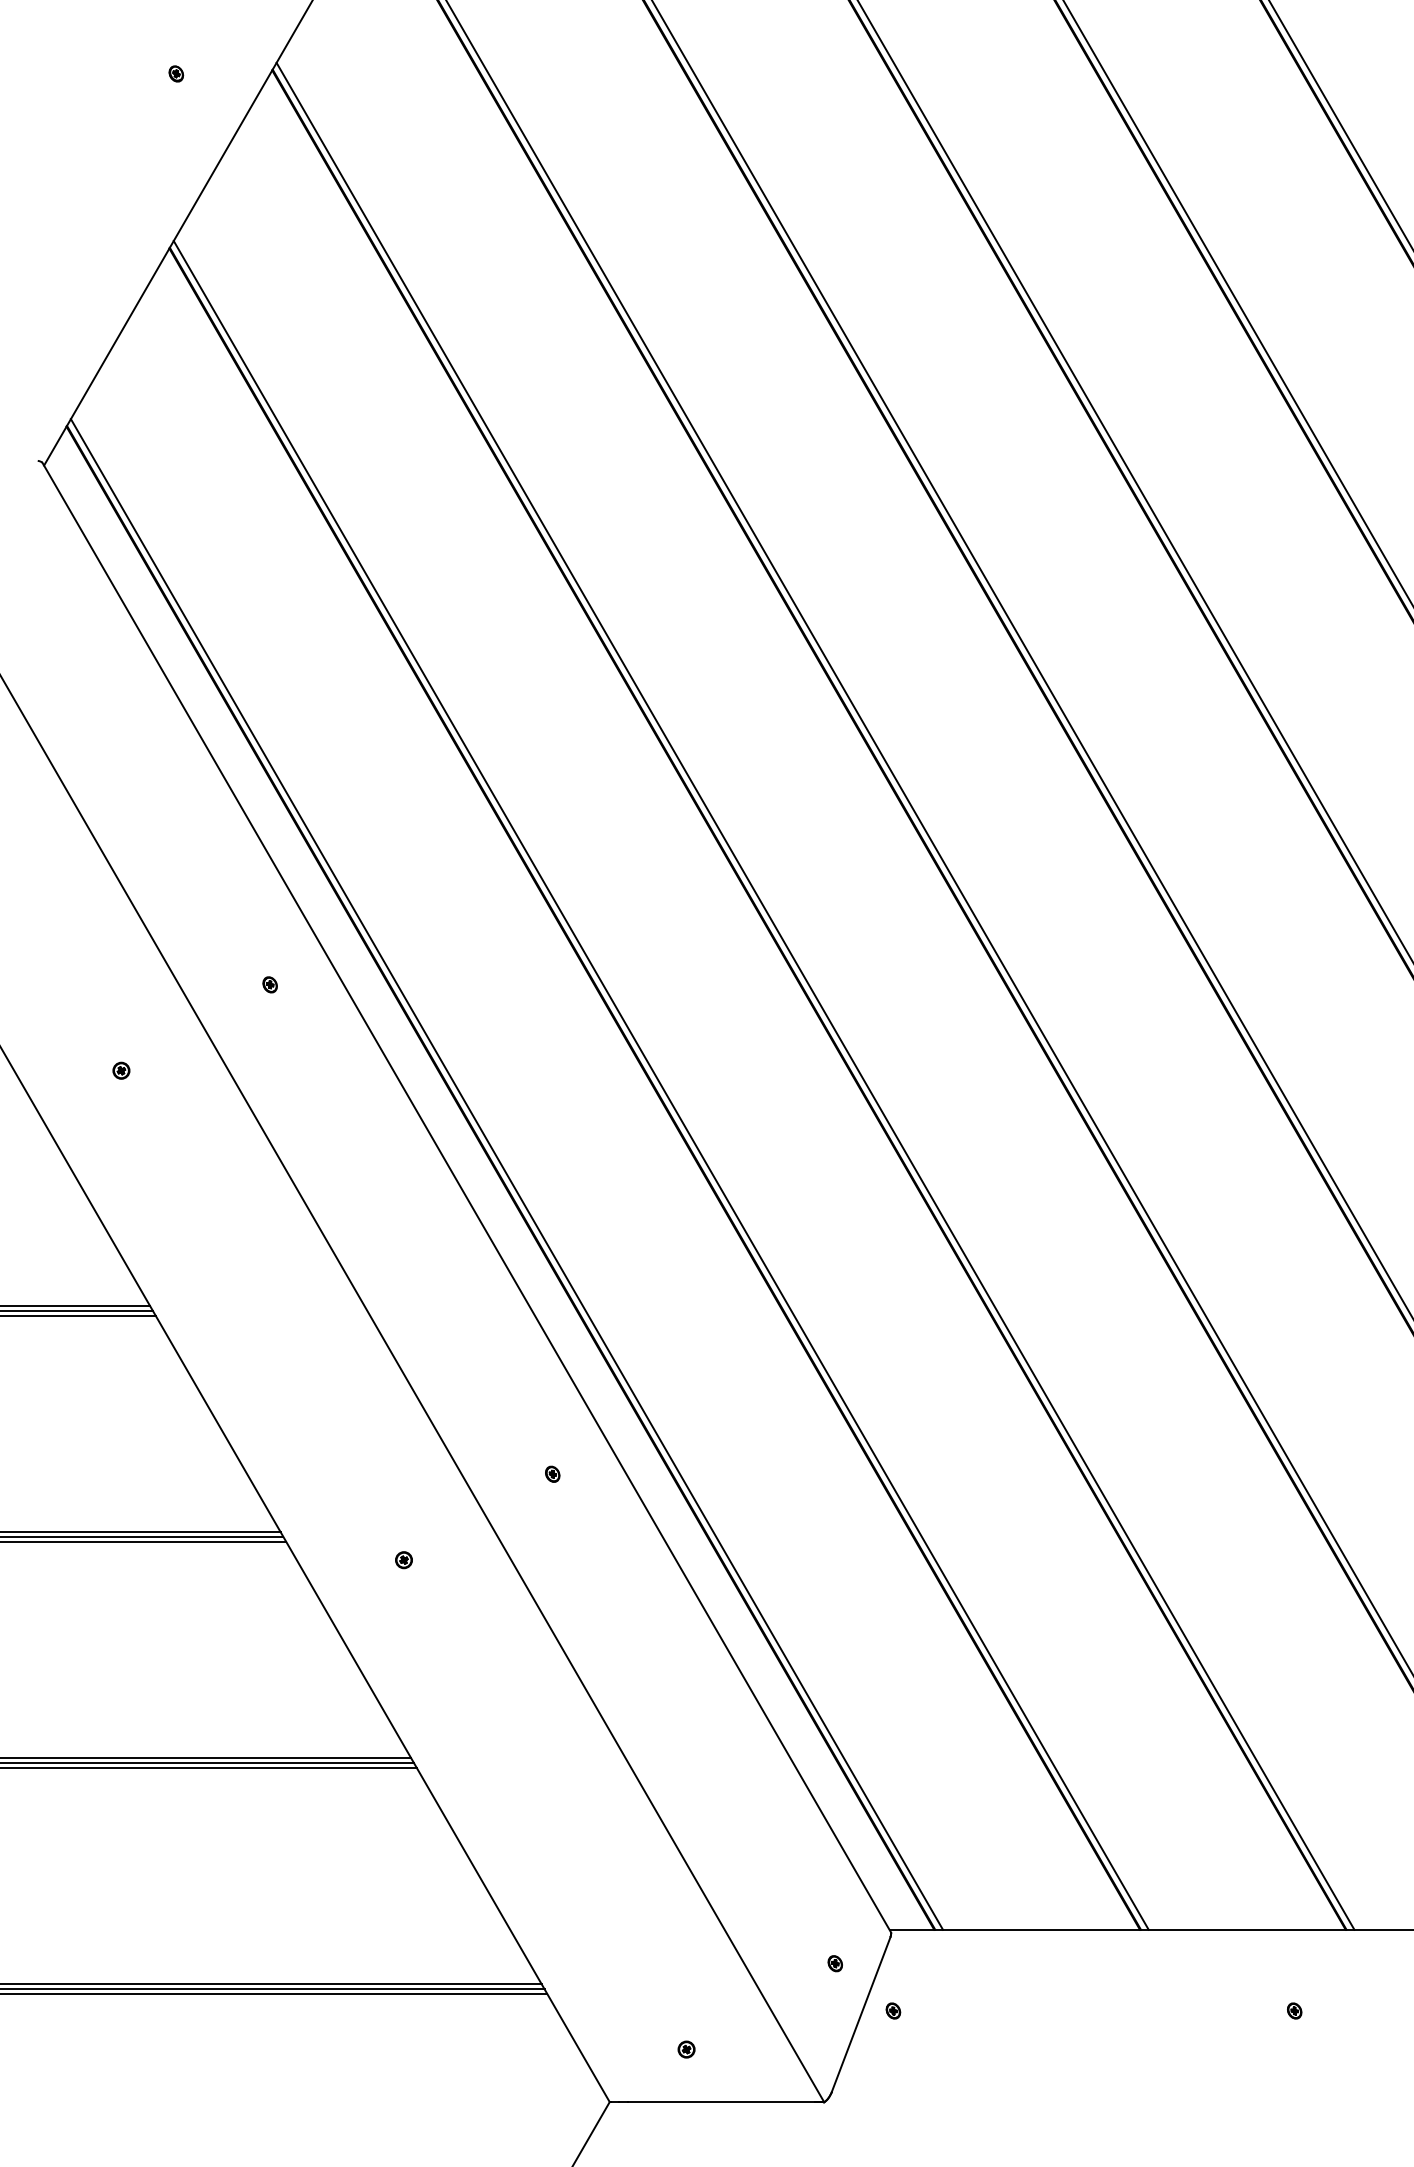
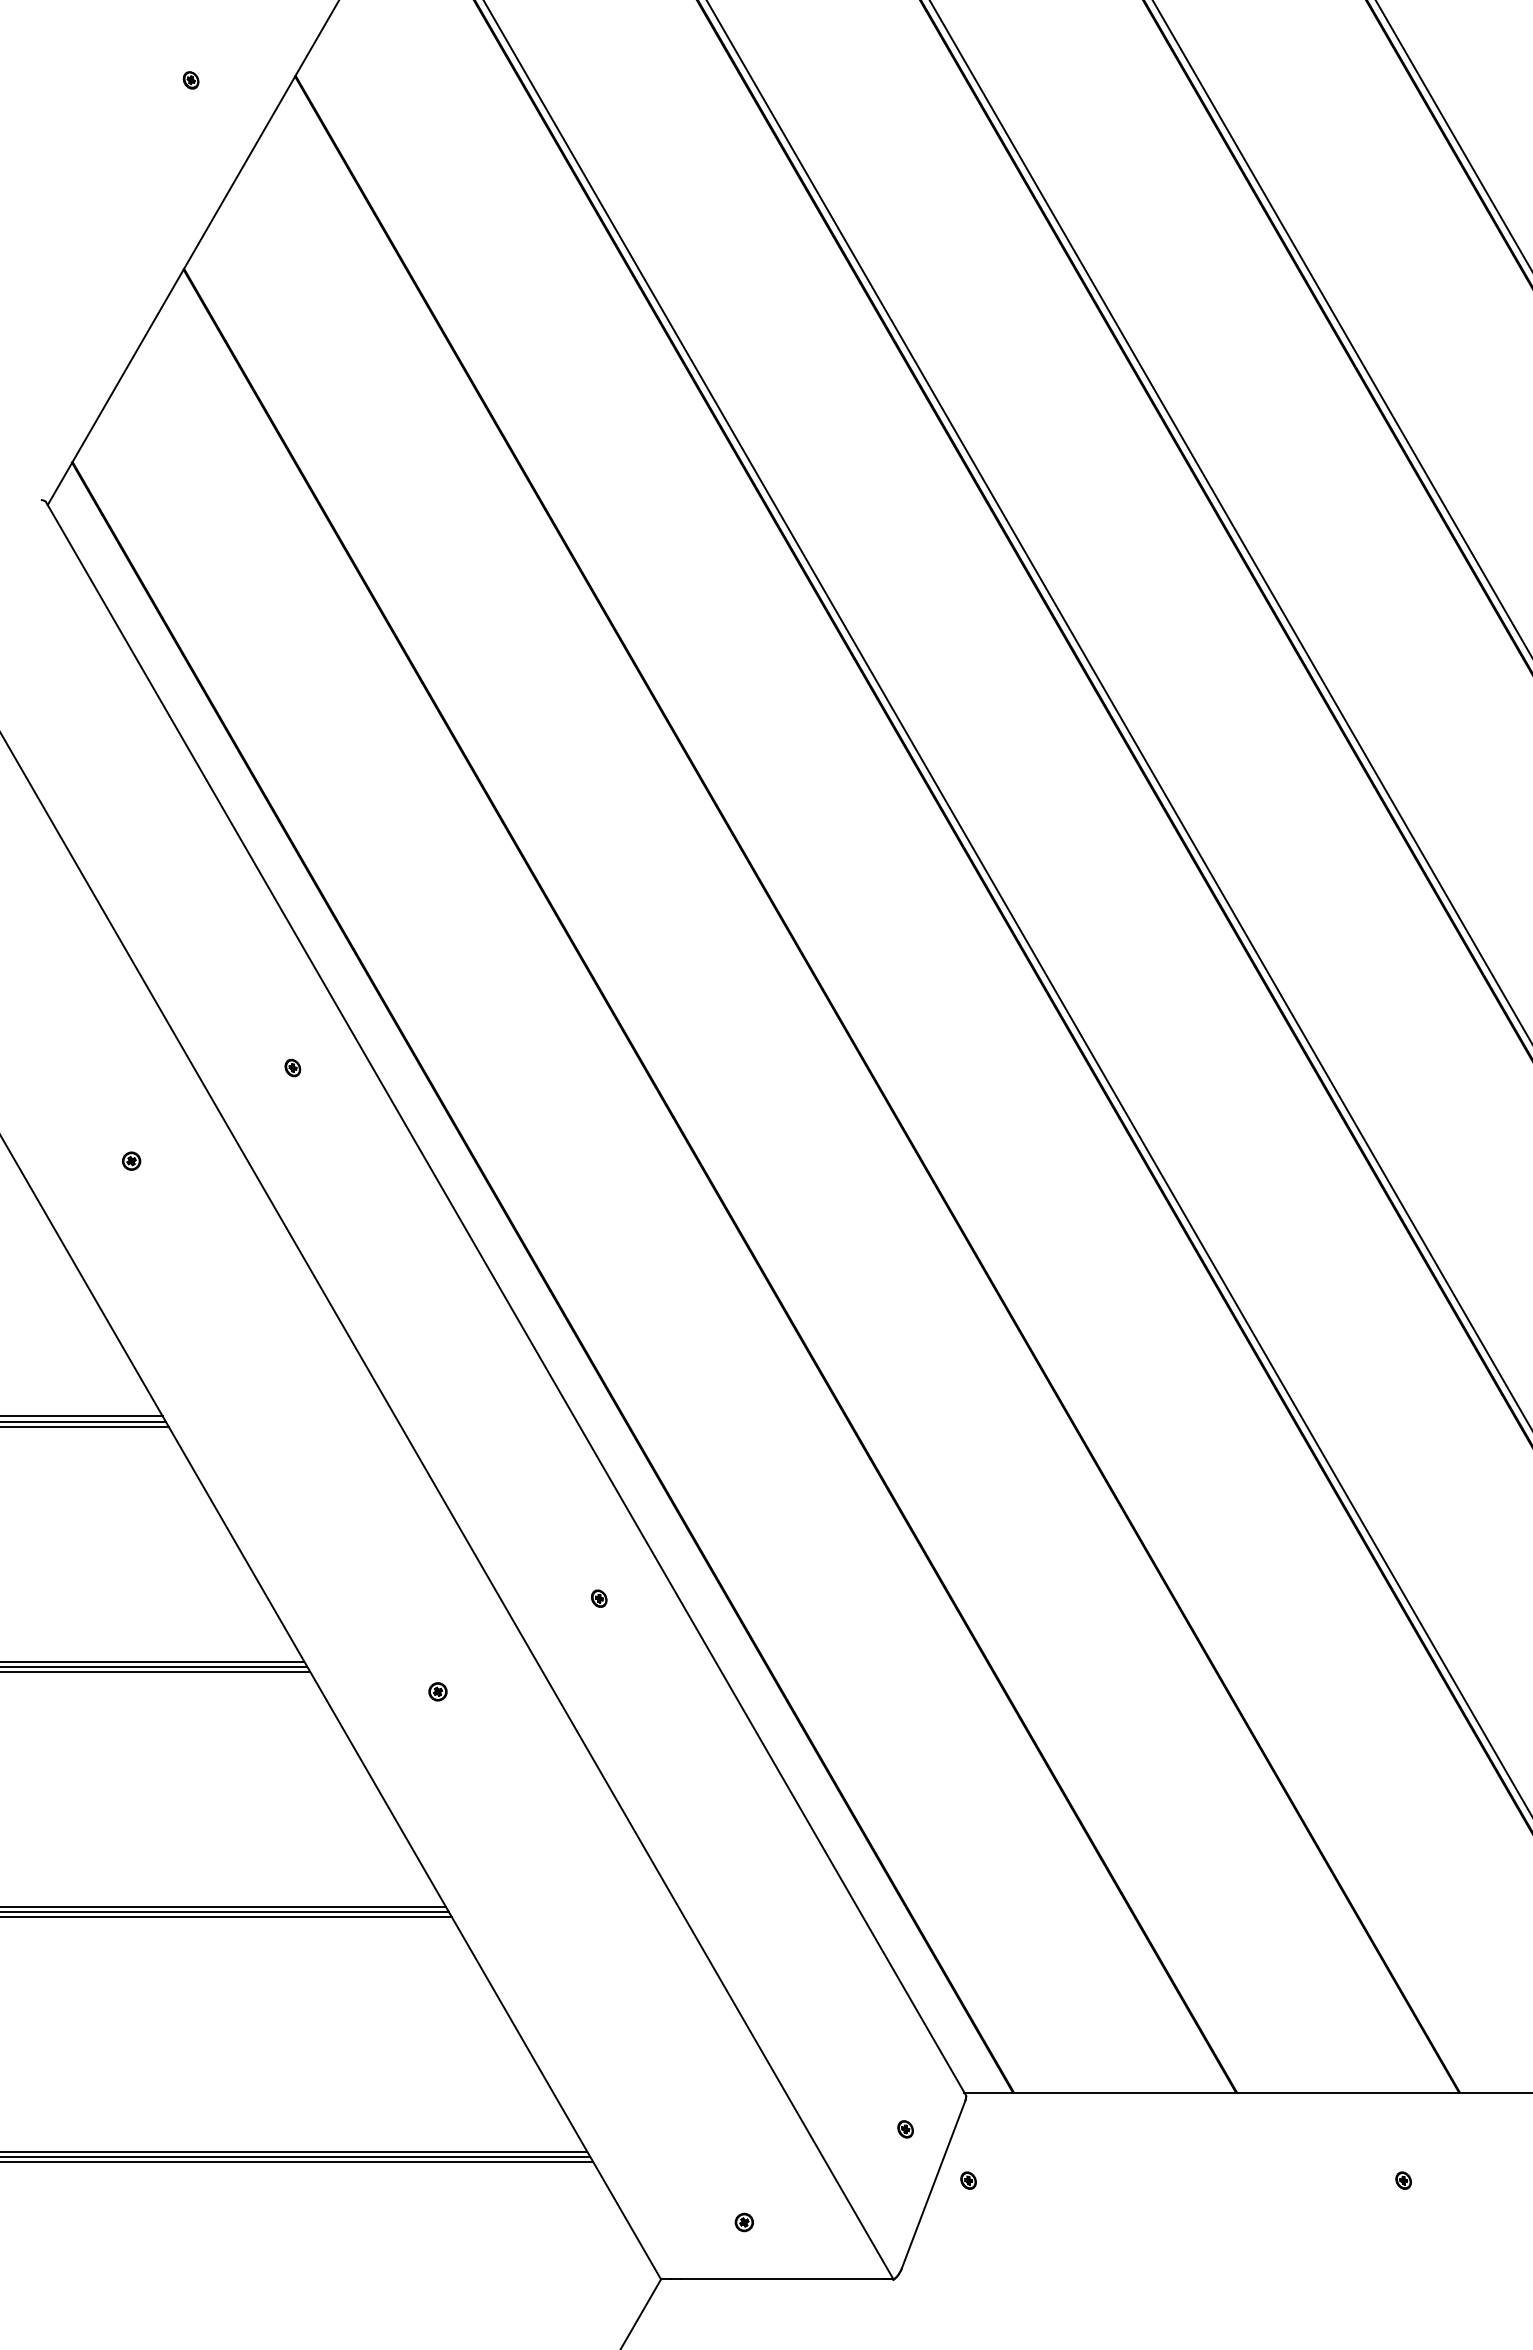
line: (814, 996) -> (883, 1080), removed
line: (660, 1084) -> (716, 1176), removed
line: (506, 1174) -> (549, 1273), removed

